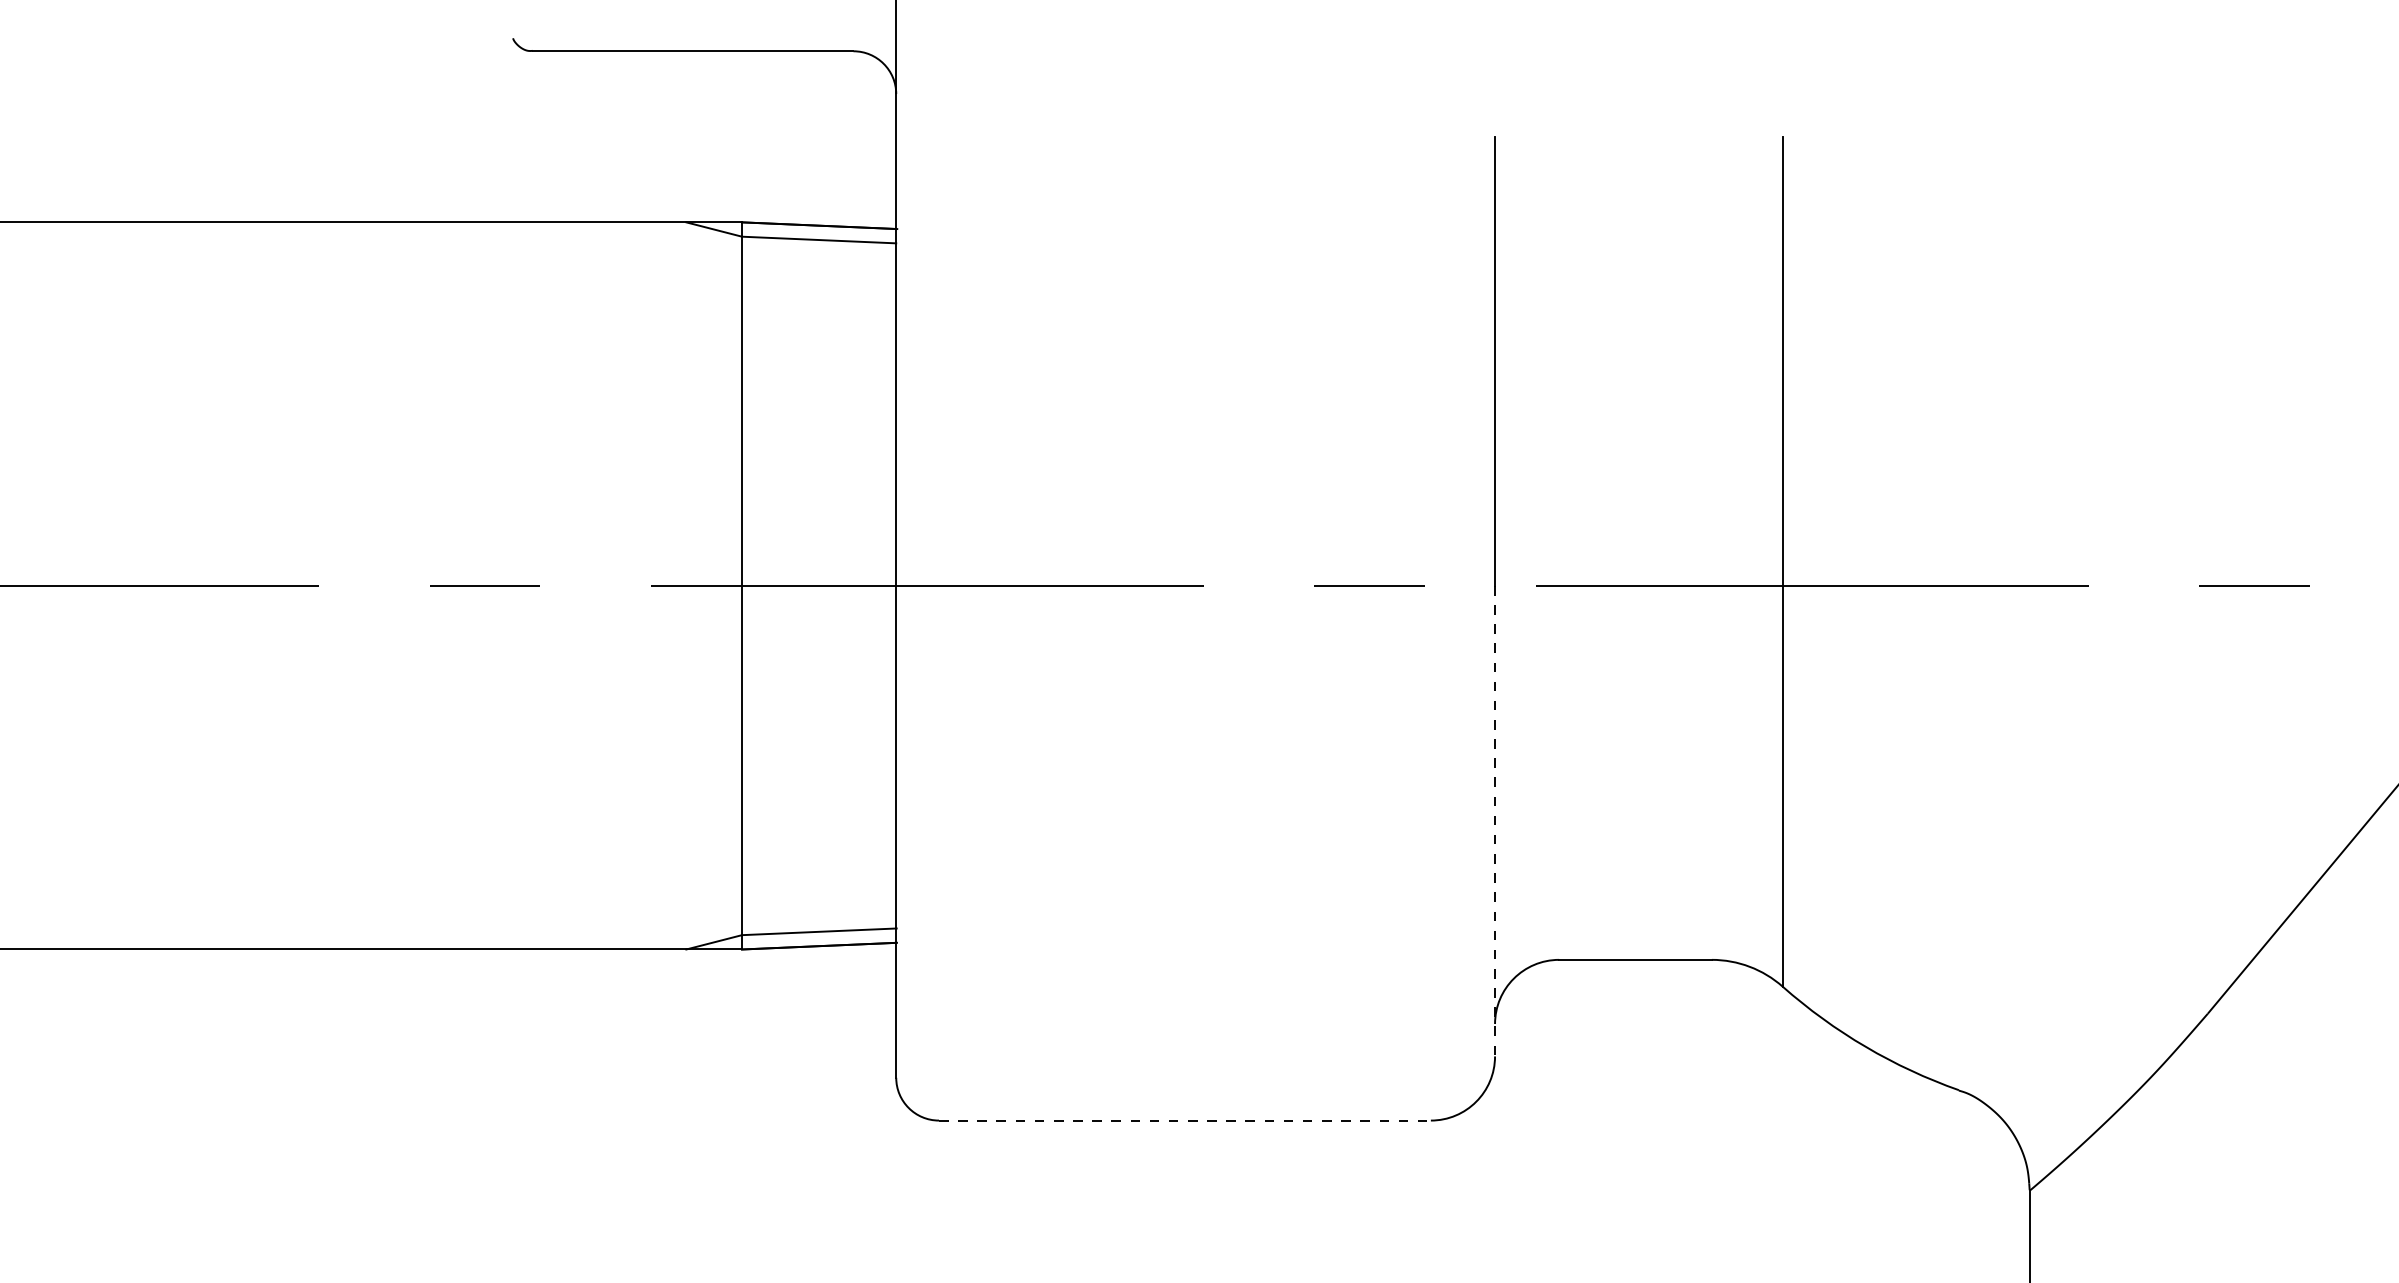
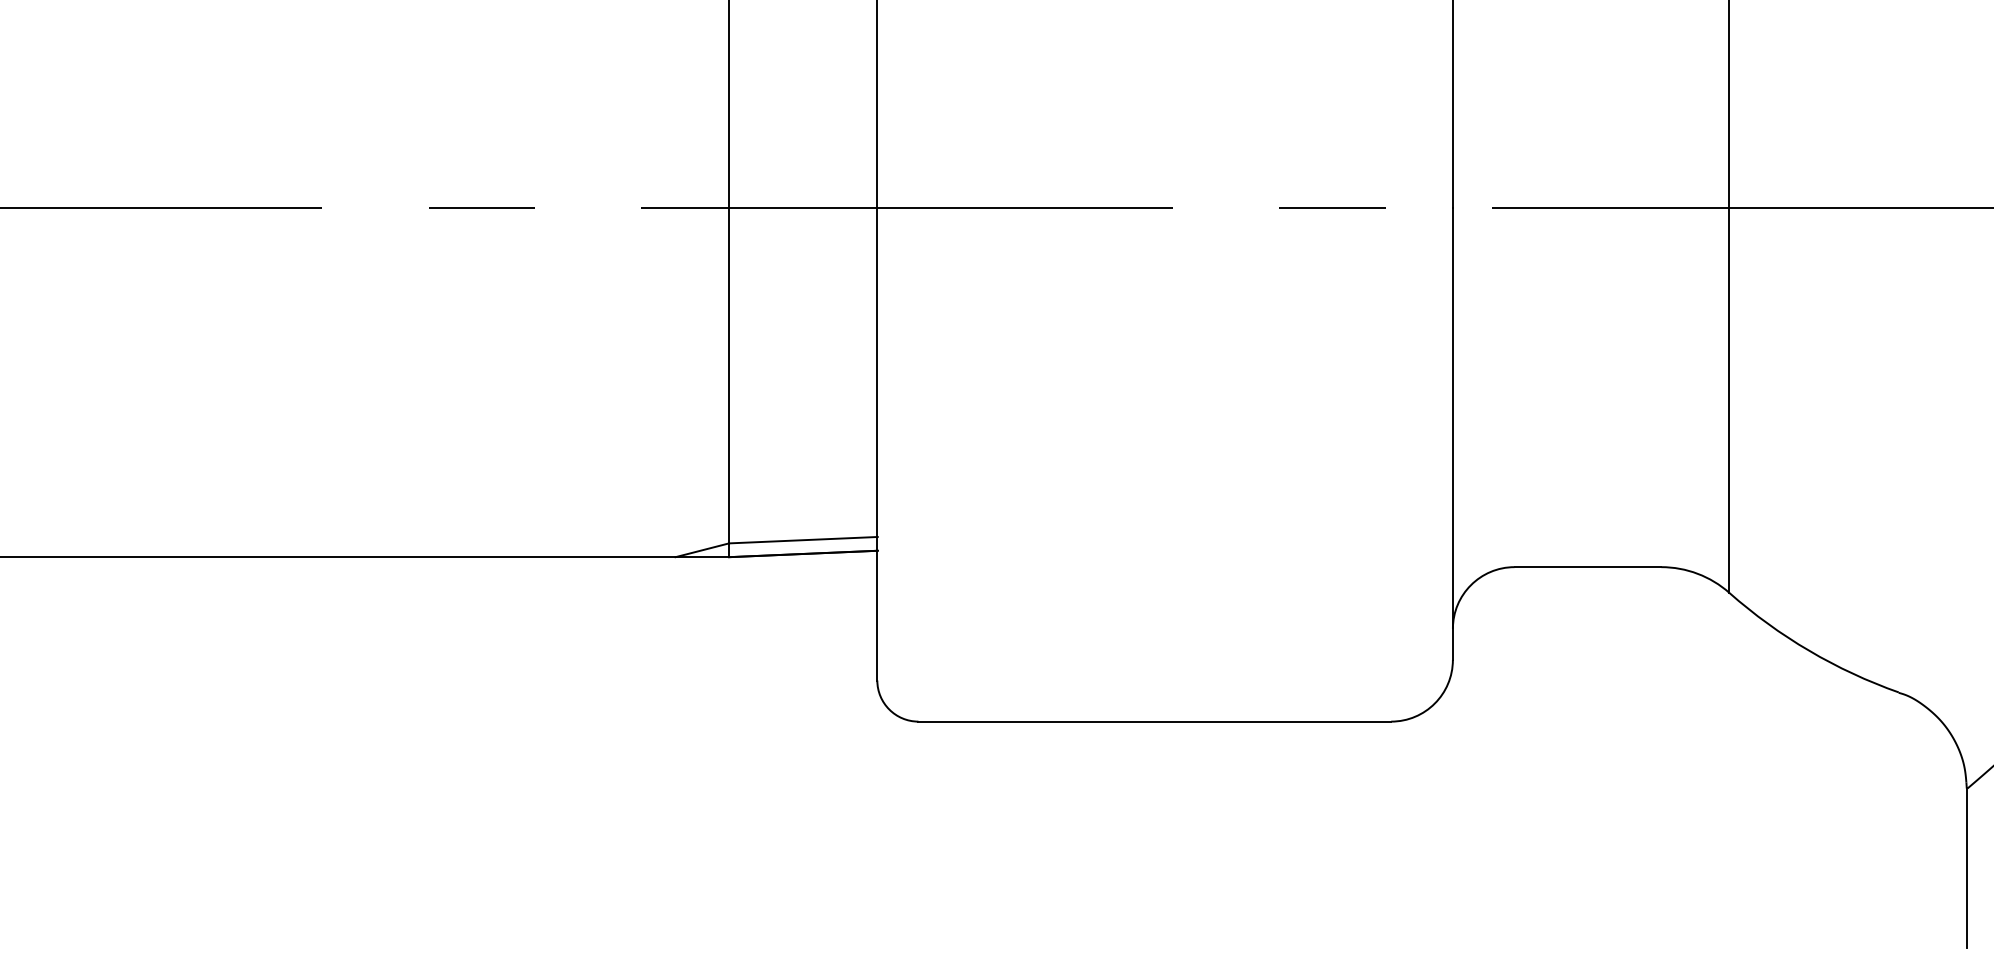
line: (1495, 821) -> (1453, 434), dashed -> solid
line: (1184, 1120) -> (1154, 721), dashed -> solid

